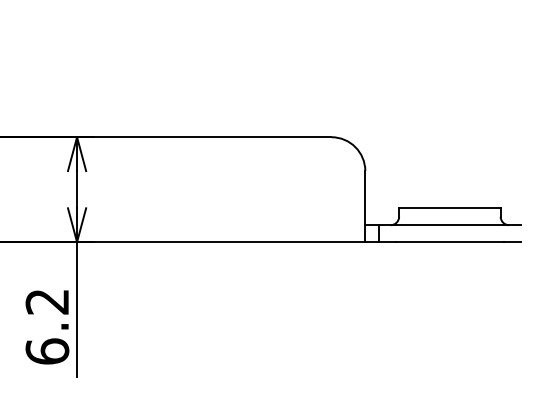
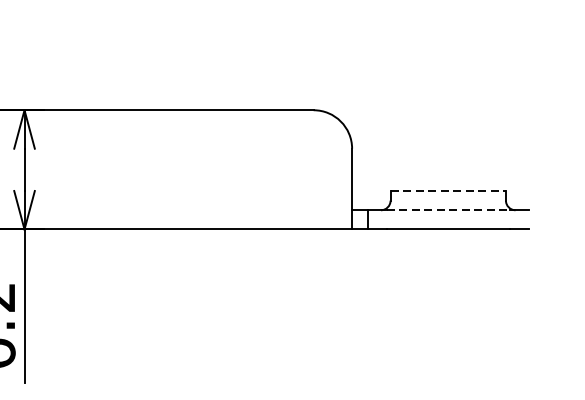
line: (449, 208) -> (447, 191), solid -> dashed
line: (450, 225) -> (448, 210), solid -> dashed

